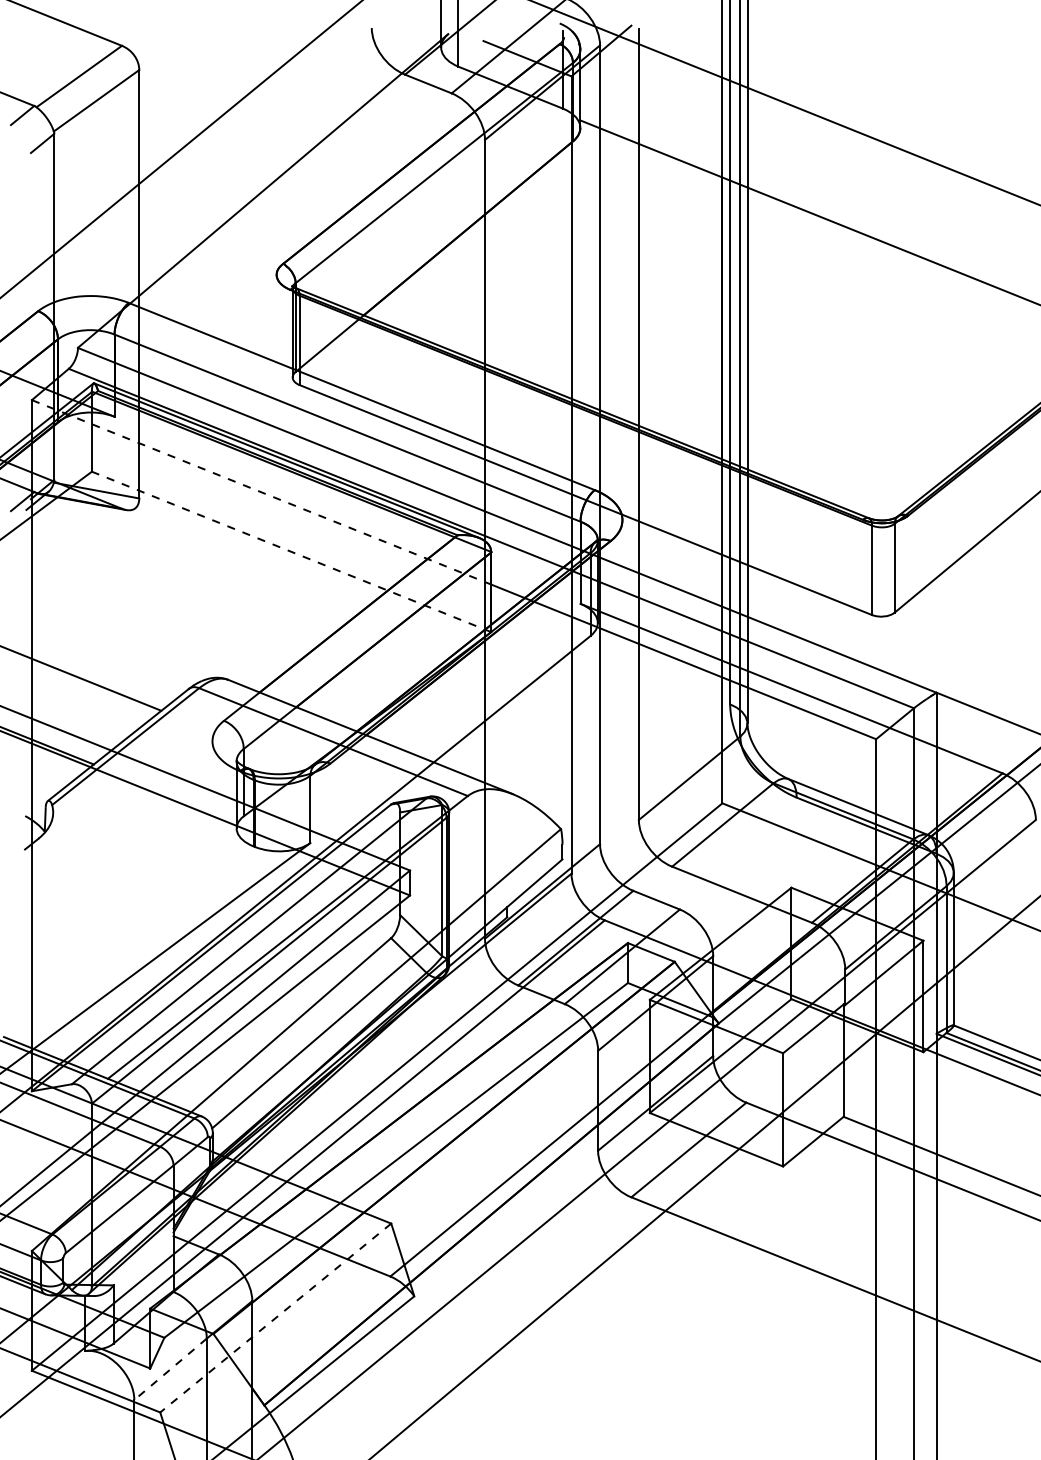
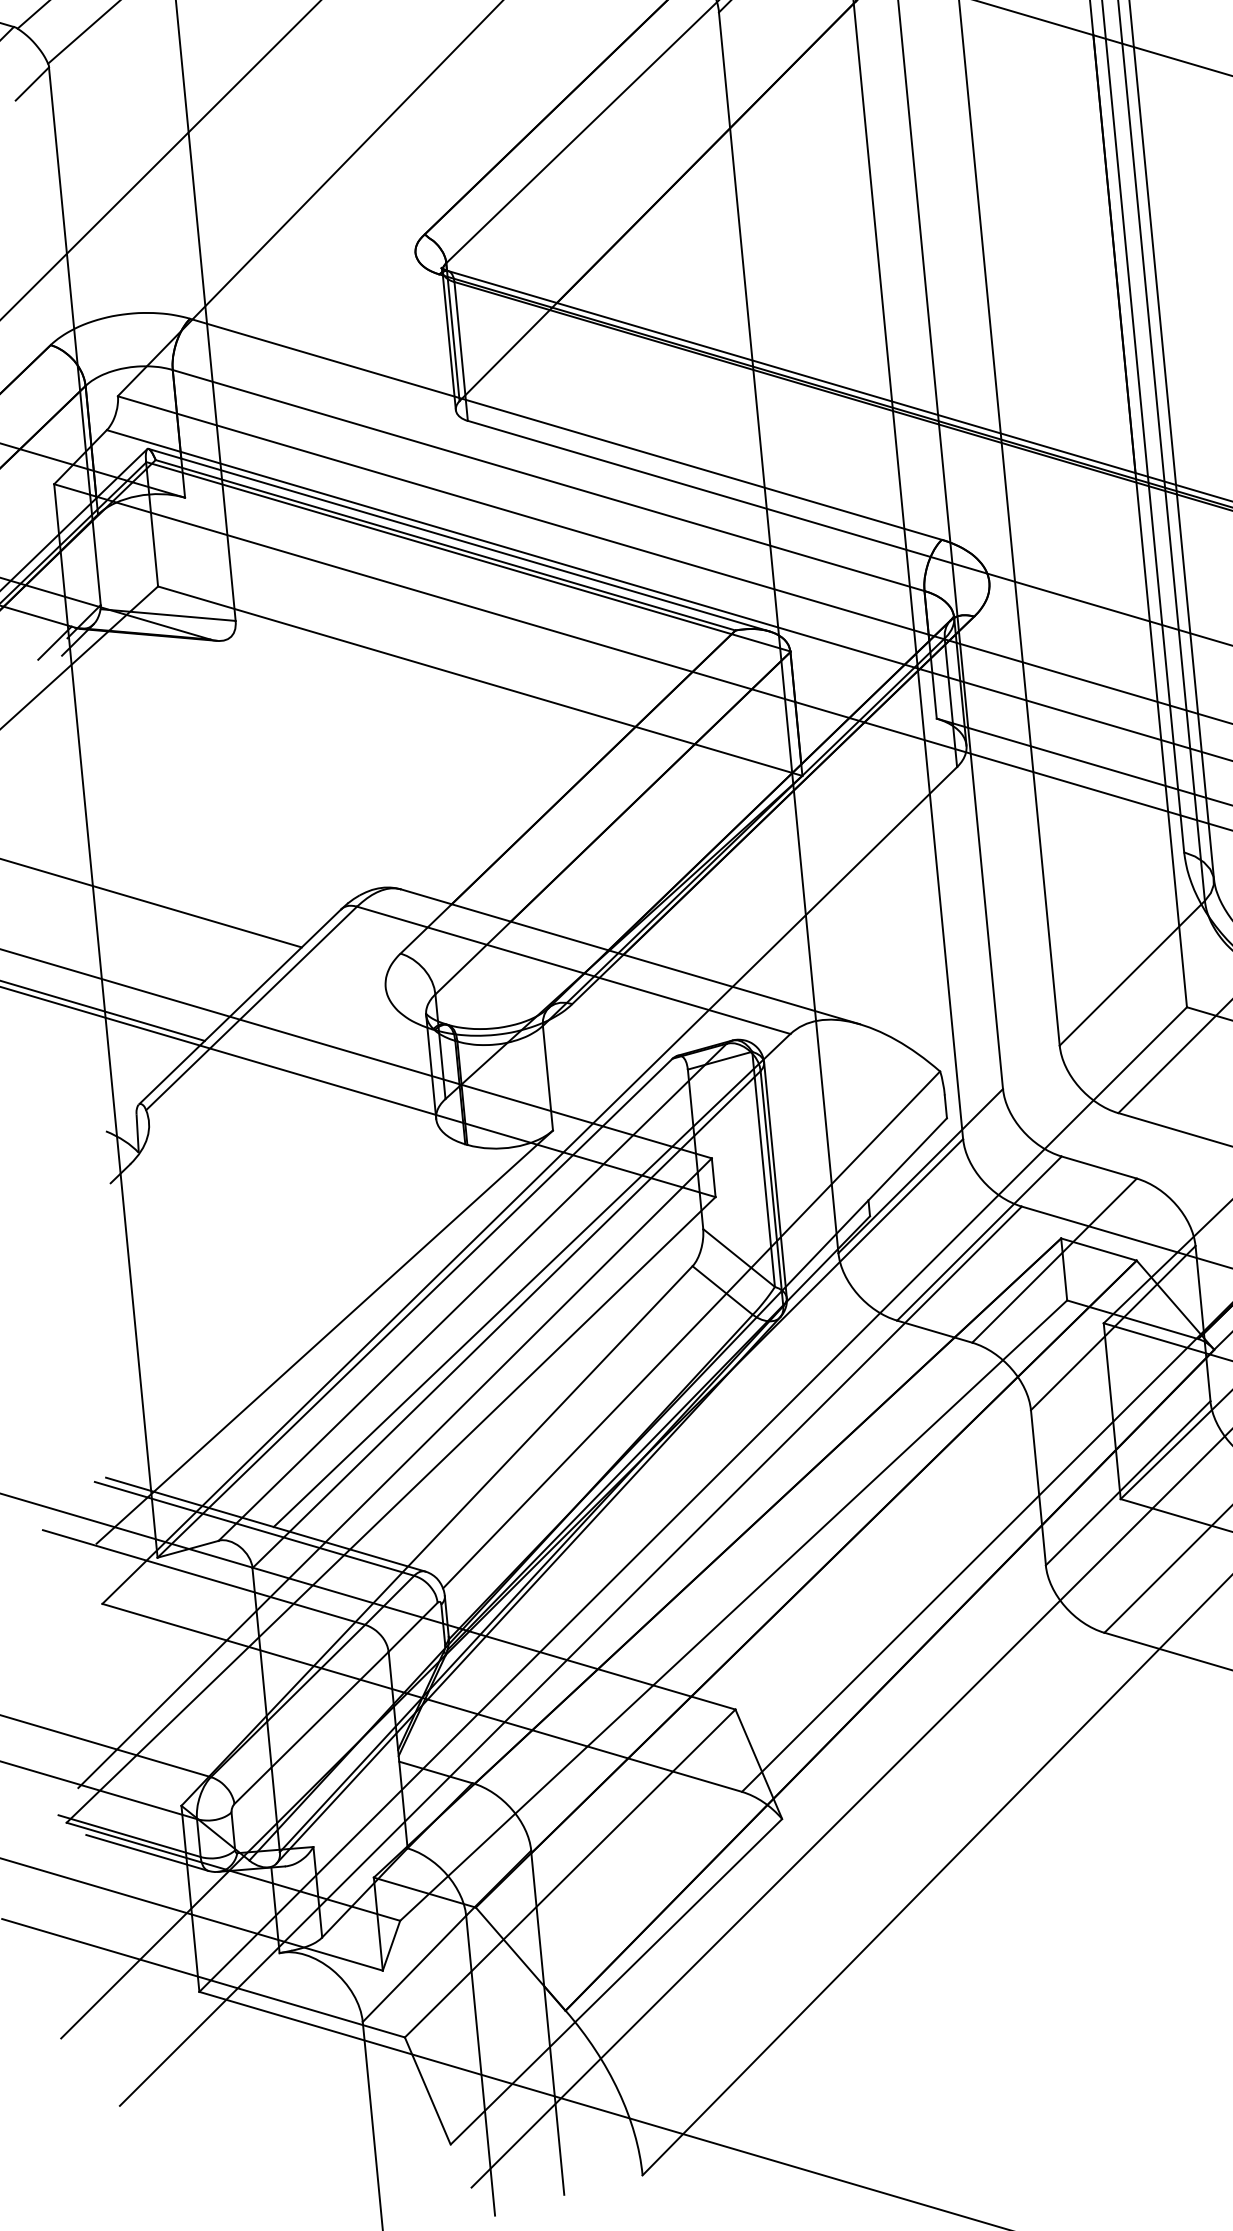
line: (261, 492) -> (424, 593), dashed -> solid
line: (291, 551) -> (480, 680), dashed -> solid
line: (275, 1318) -> (569, 1874), dashed -> solid
line: (170, 1369) -> (414, 1969), dashed -> solid

